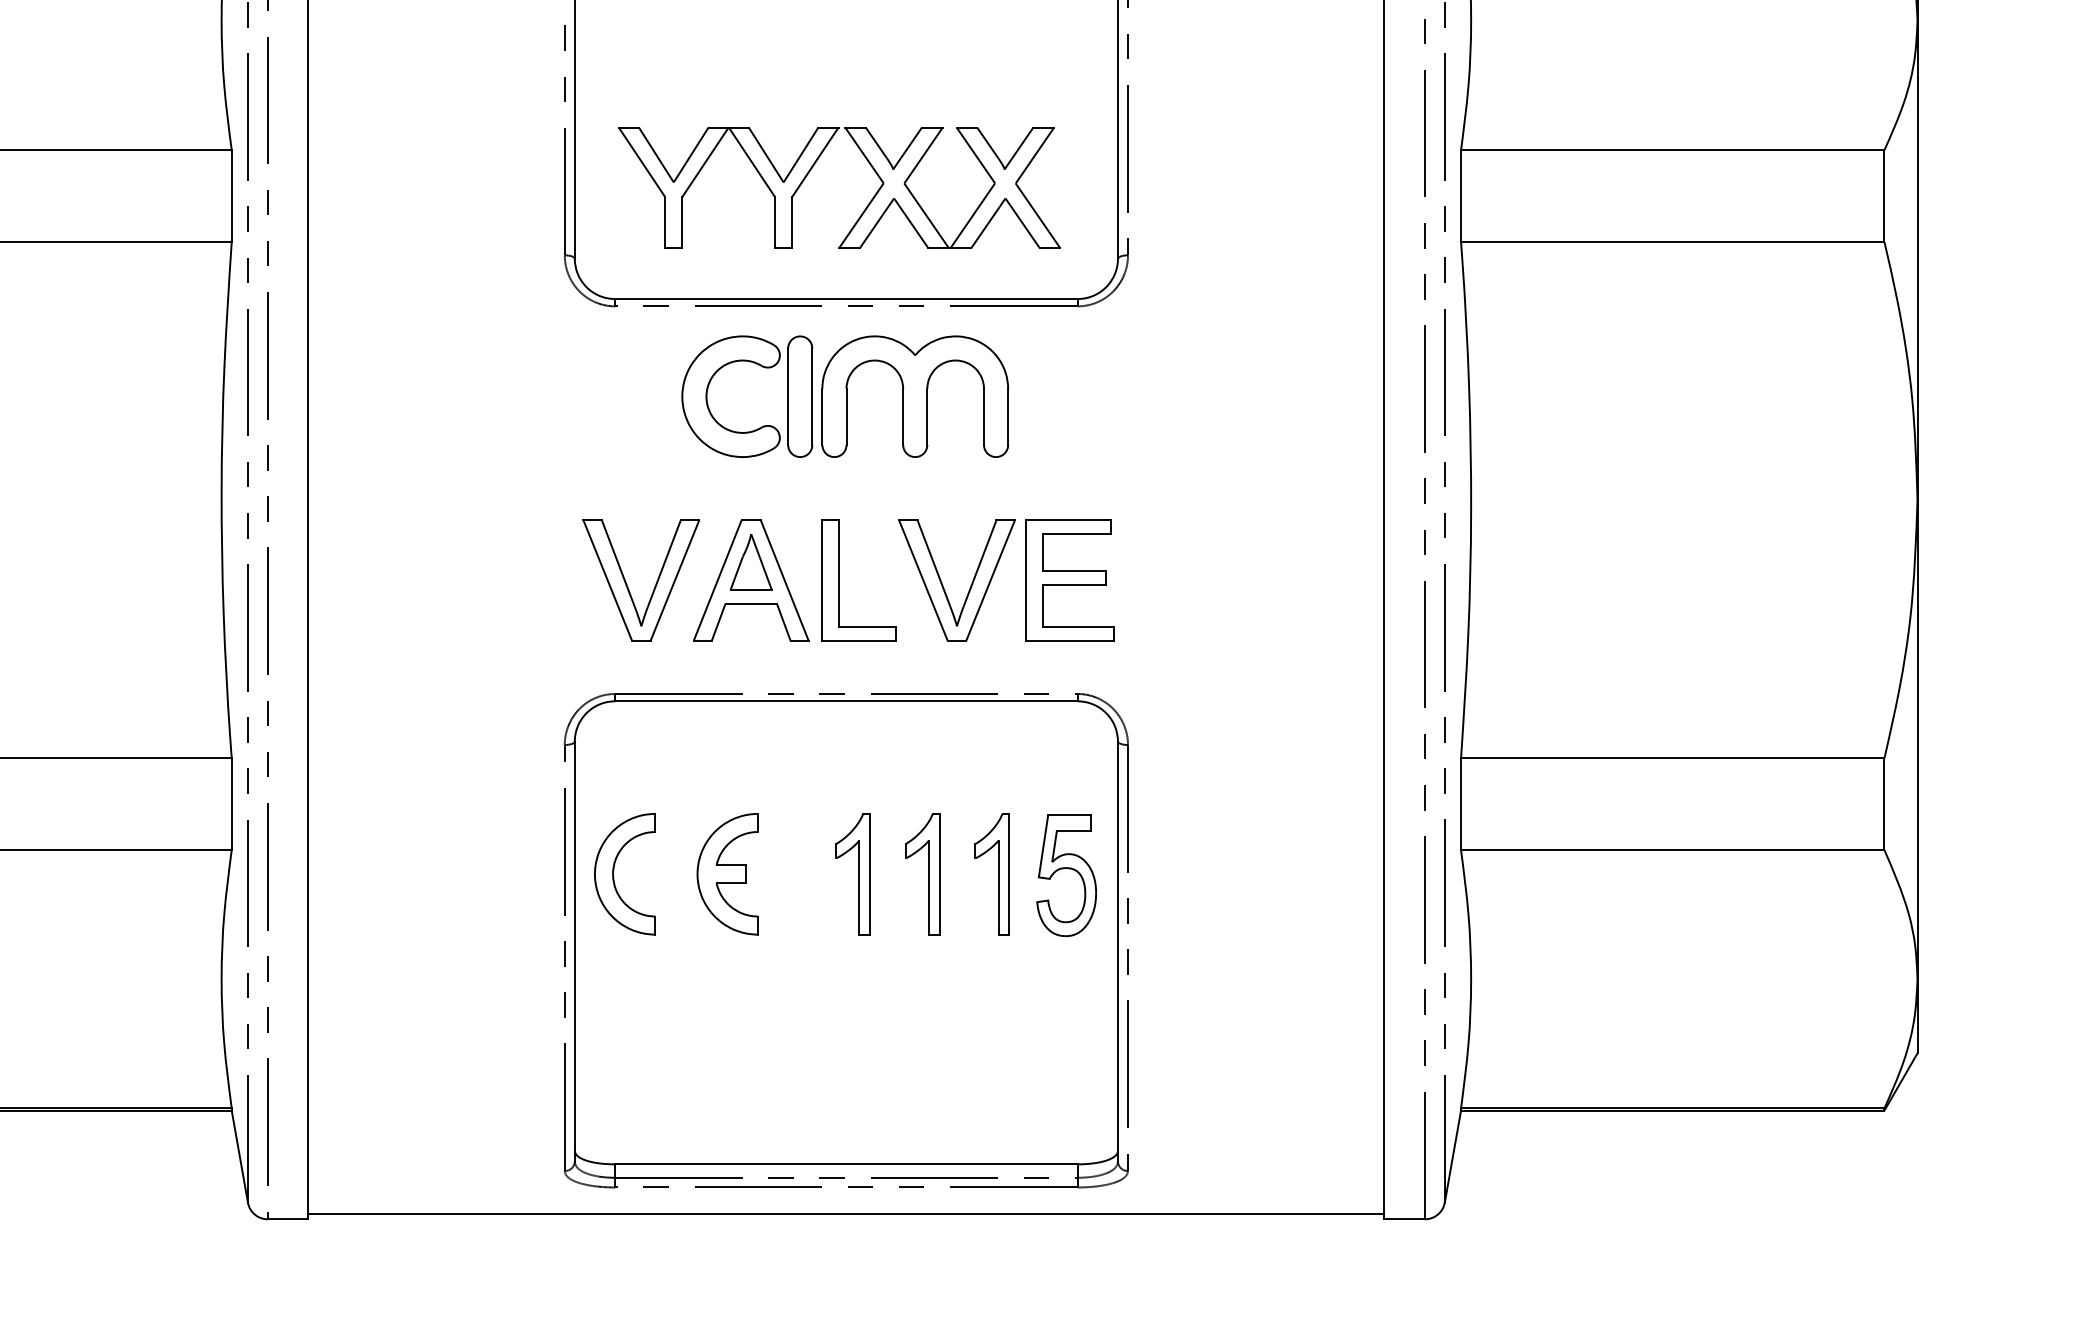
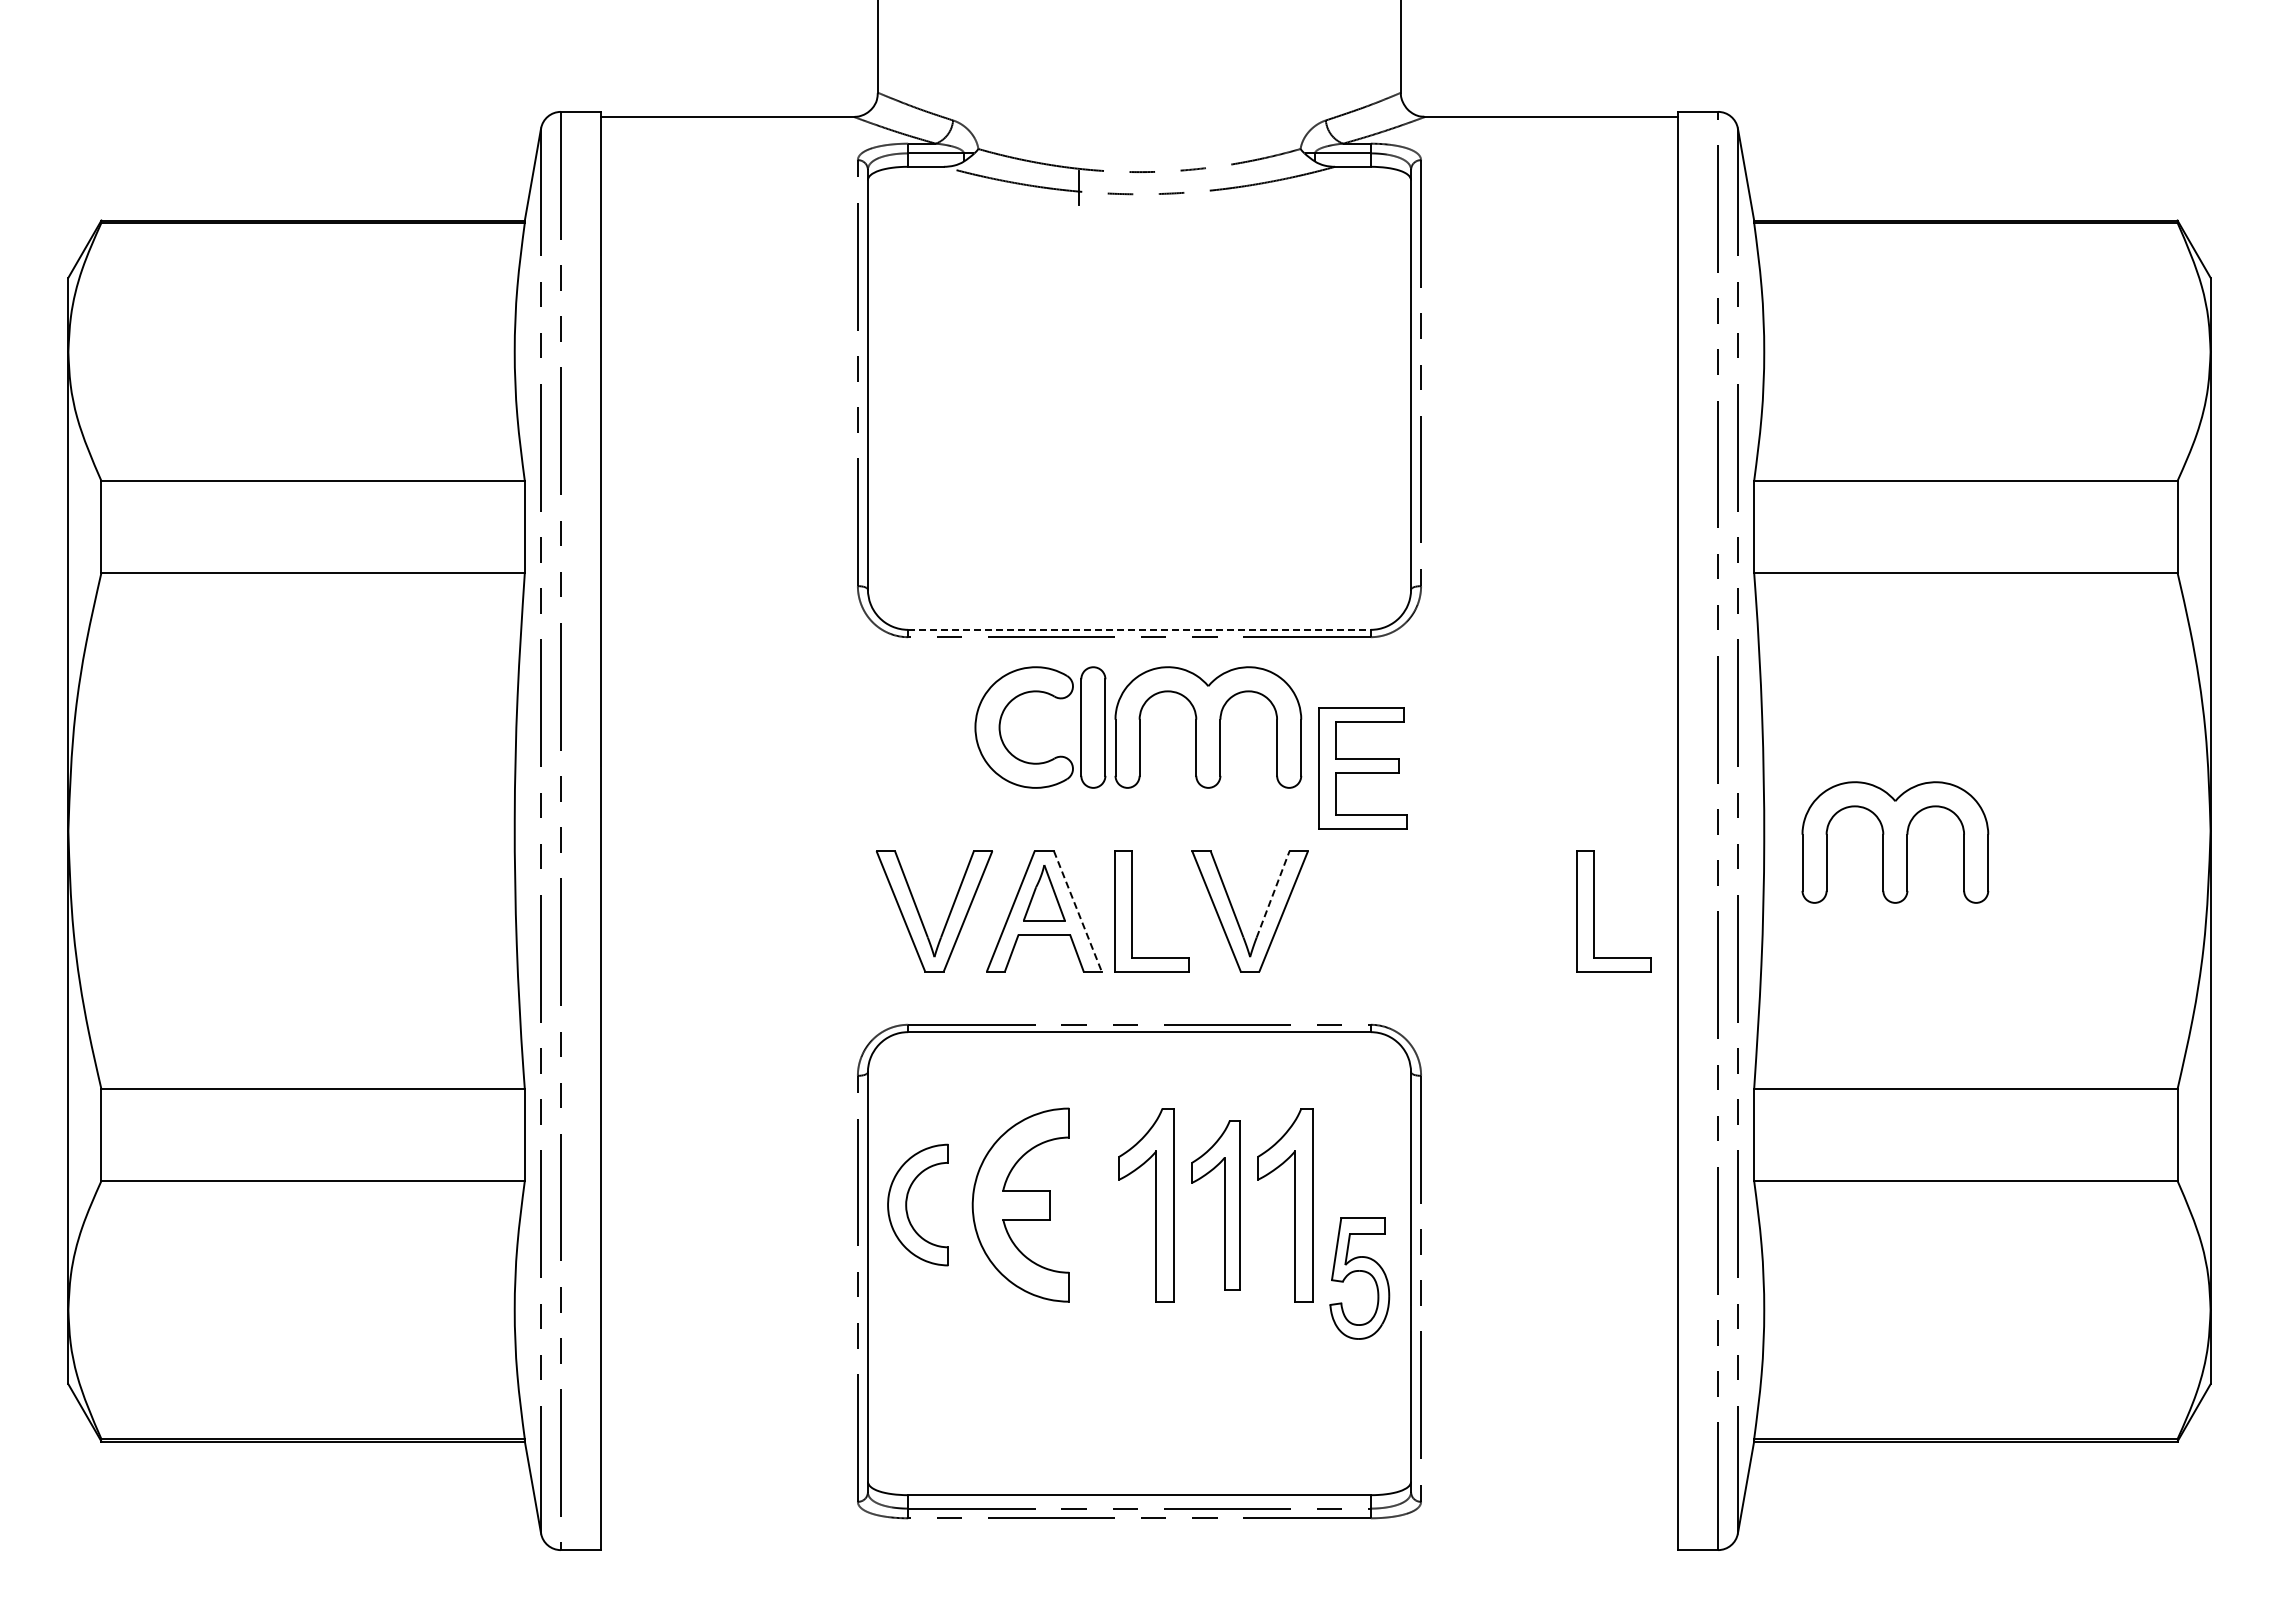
part: (865, 207) -> (1158, 538), removed
line: (846, 298) -> (1139, 629), solid -> dashed
part: (1602, 511) -> (1895, 842), added
line: (980, 563) -> (1273, 894), solid -> dashed
line: (784, 580) -> (1077, 911), solid -> dashed
part: (1069, 580) -> (1362, 768), moved
part: (1301, 580) -> (1594, 911), added
part: (1066, 868) -> (1359, 1271), moved
part: (727, 873) -> (1020, 1204), size x1.6
part: (852, 873) -> (1145, 1204), size x1.6
part: (922, 873) -> (1215, 1204), size x1.4
part: (992, 873) -> (1285, 1204), size x1.6
line: (846, 1214) -> (1139, 1545), removed

